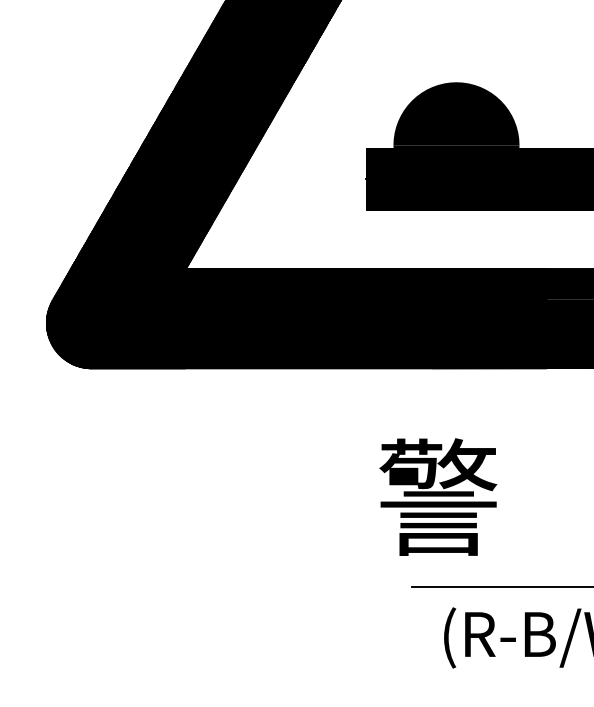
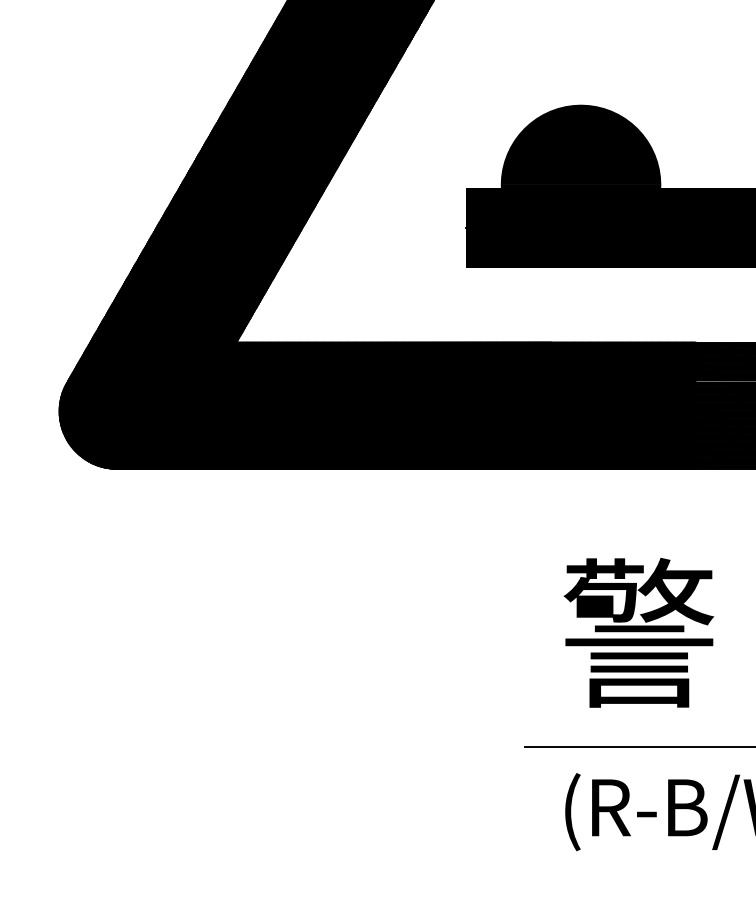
text: (437, 496) -> (638, 632), moved

